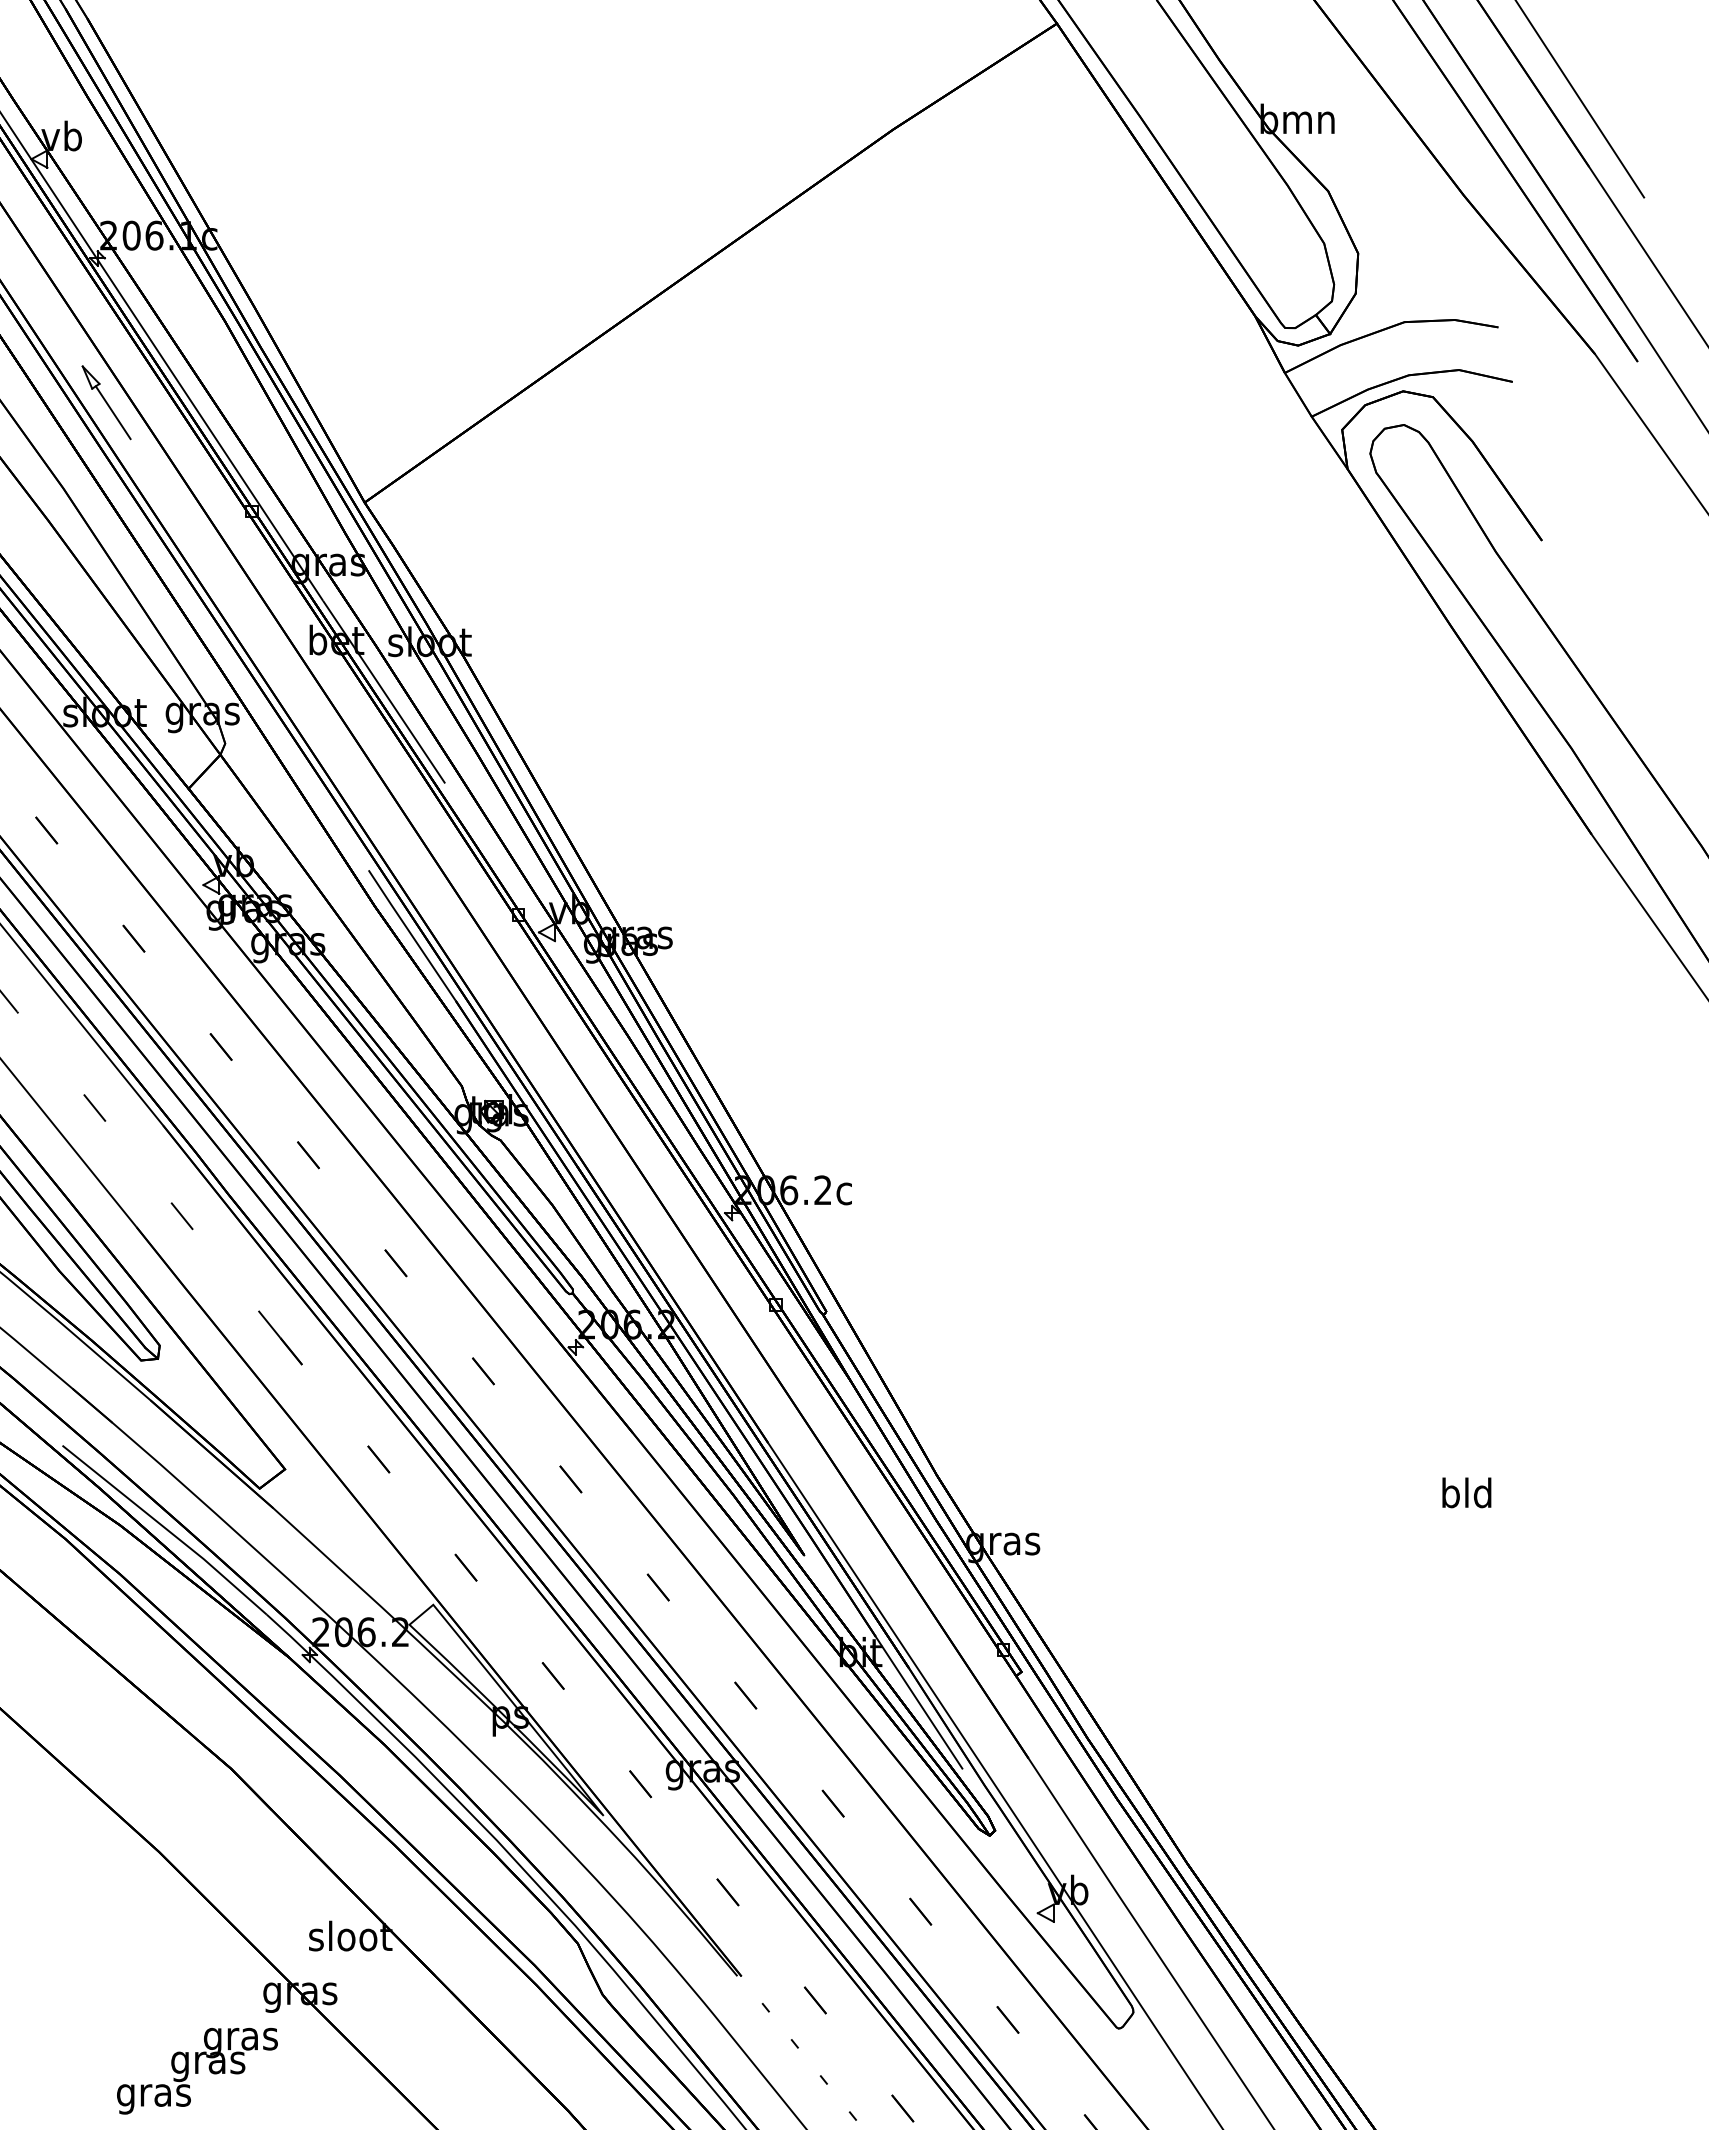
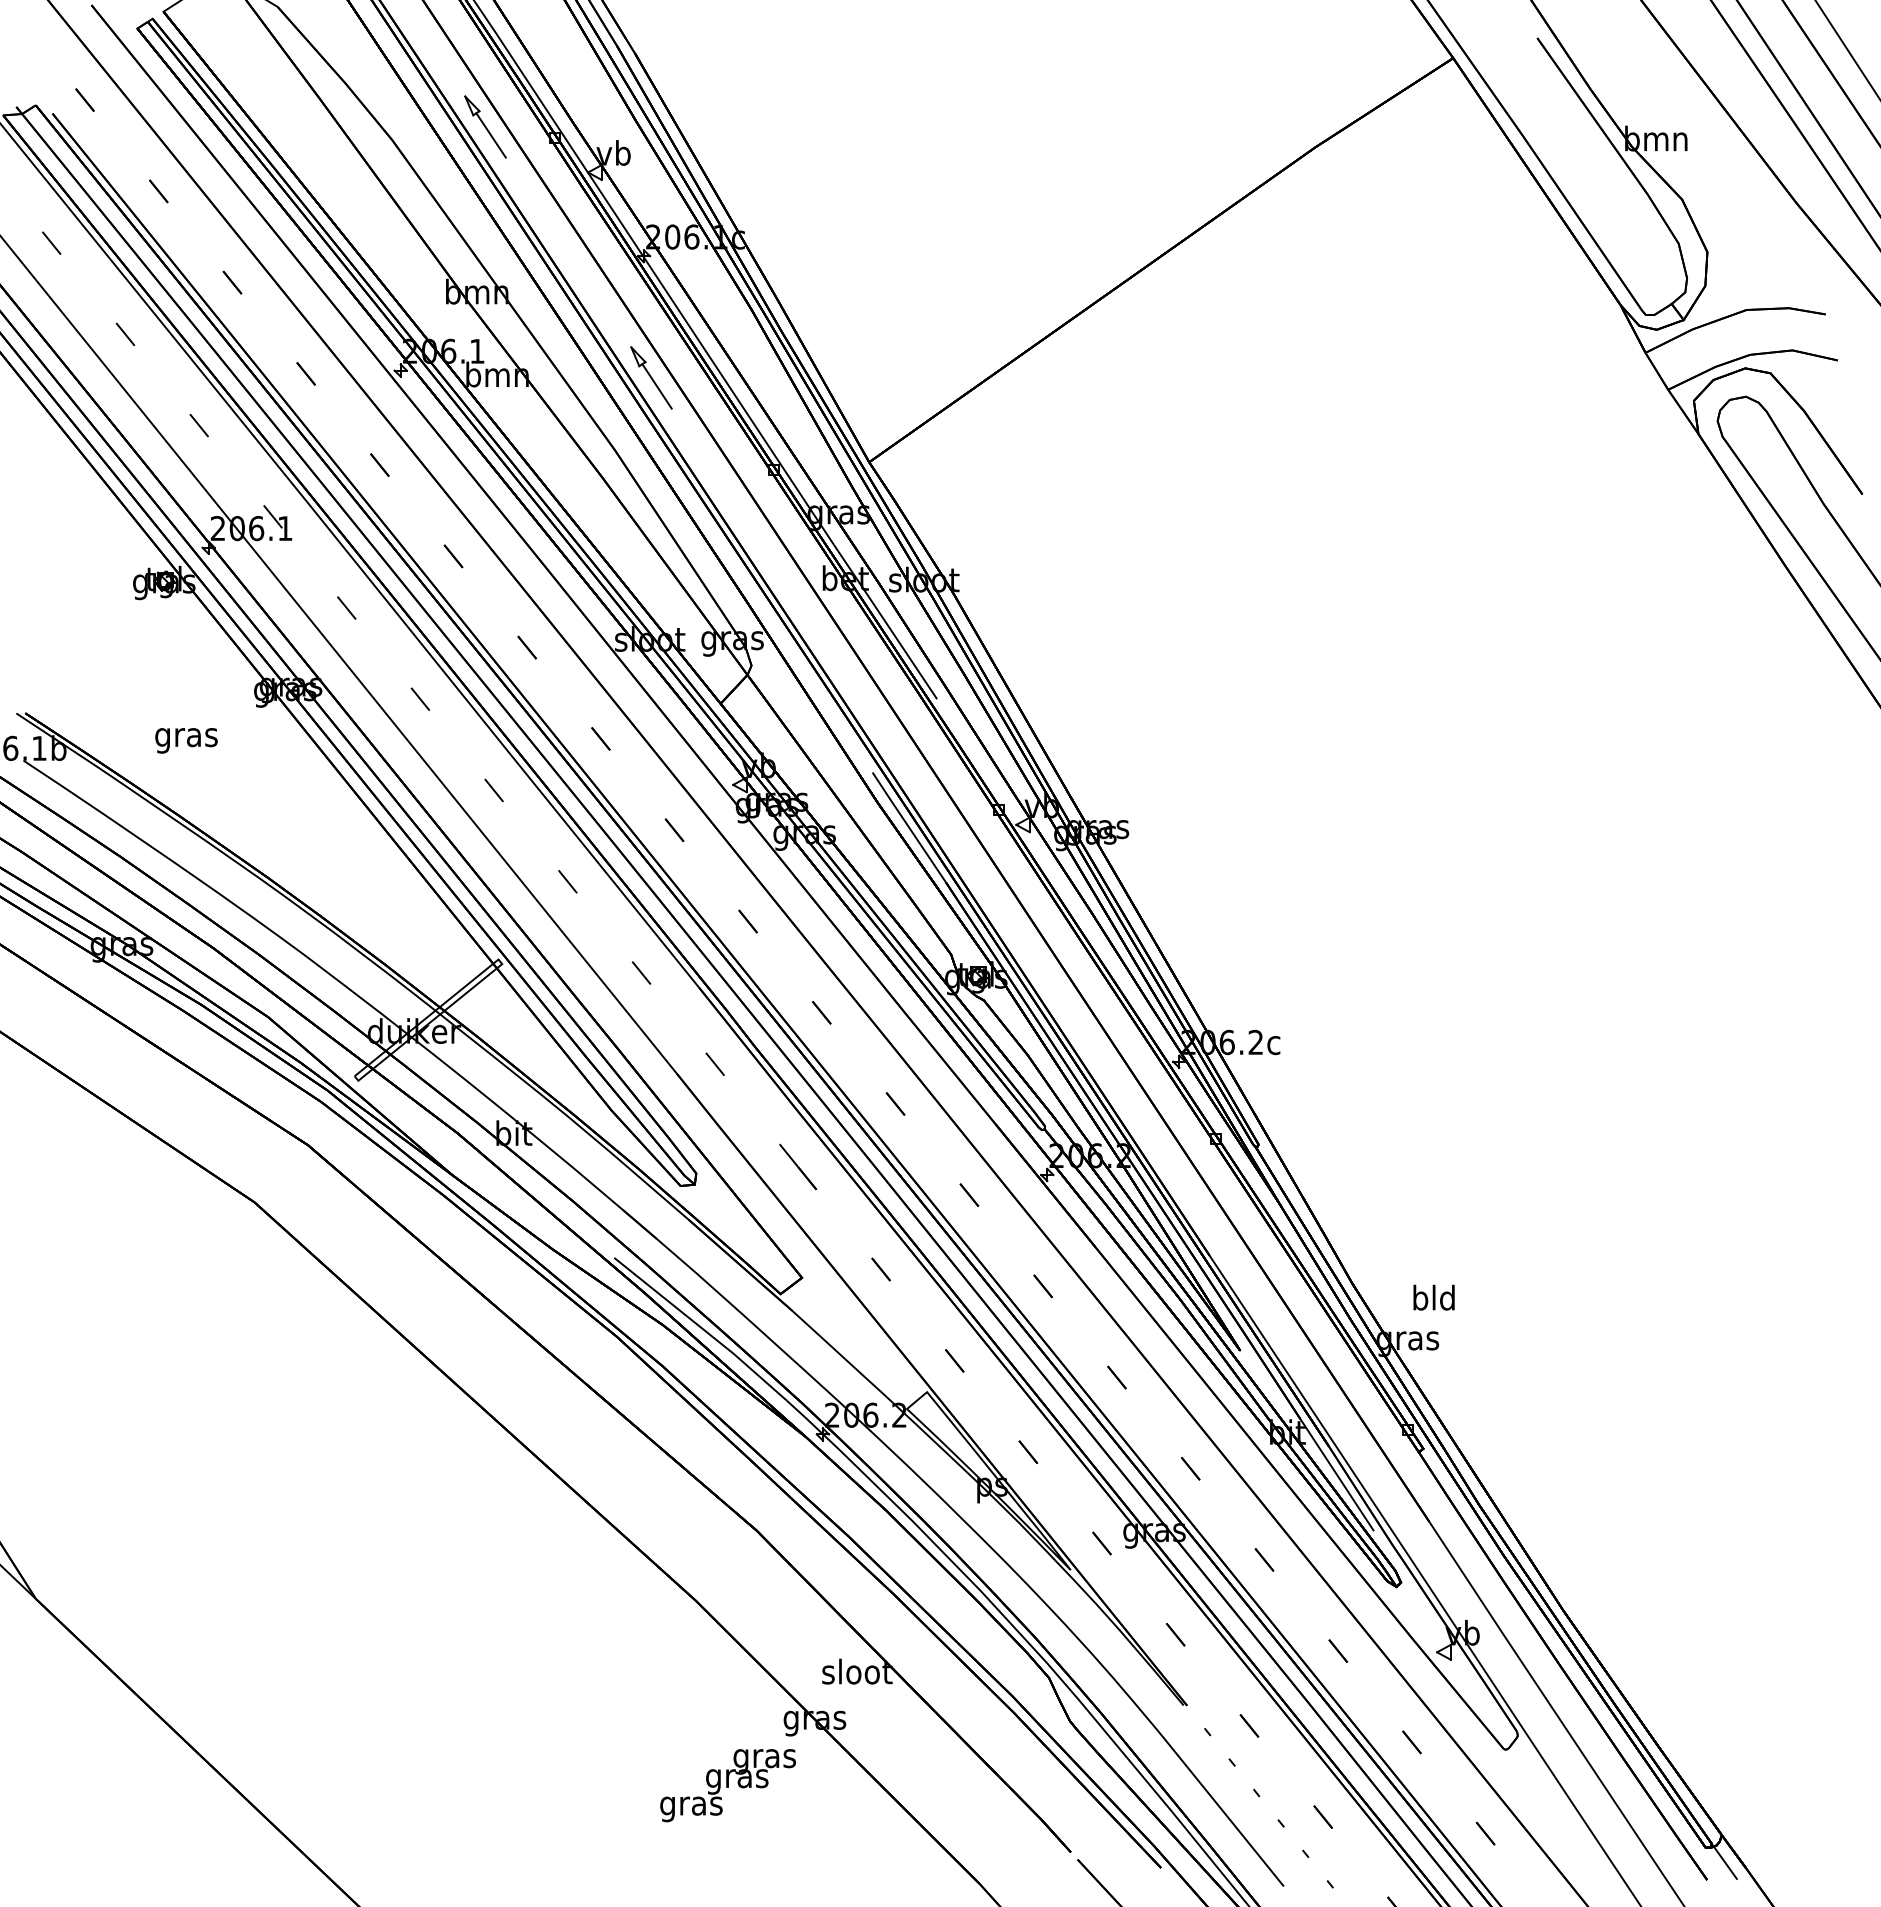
text: (1466, 1492) -> (1433, 1297), moved

